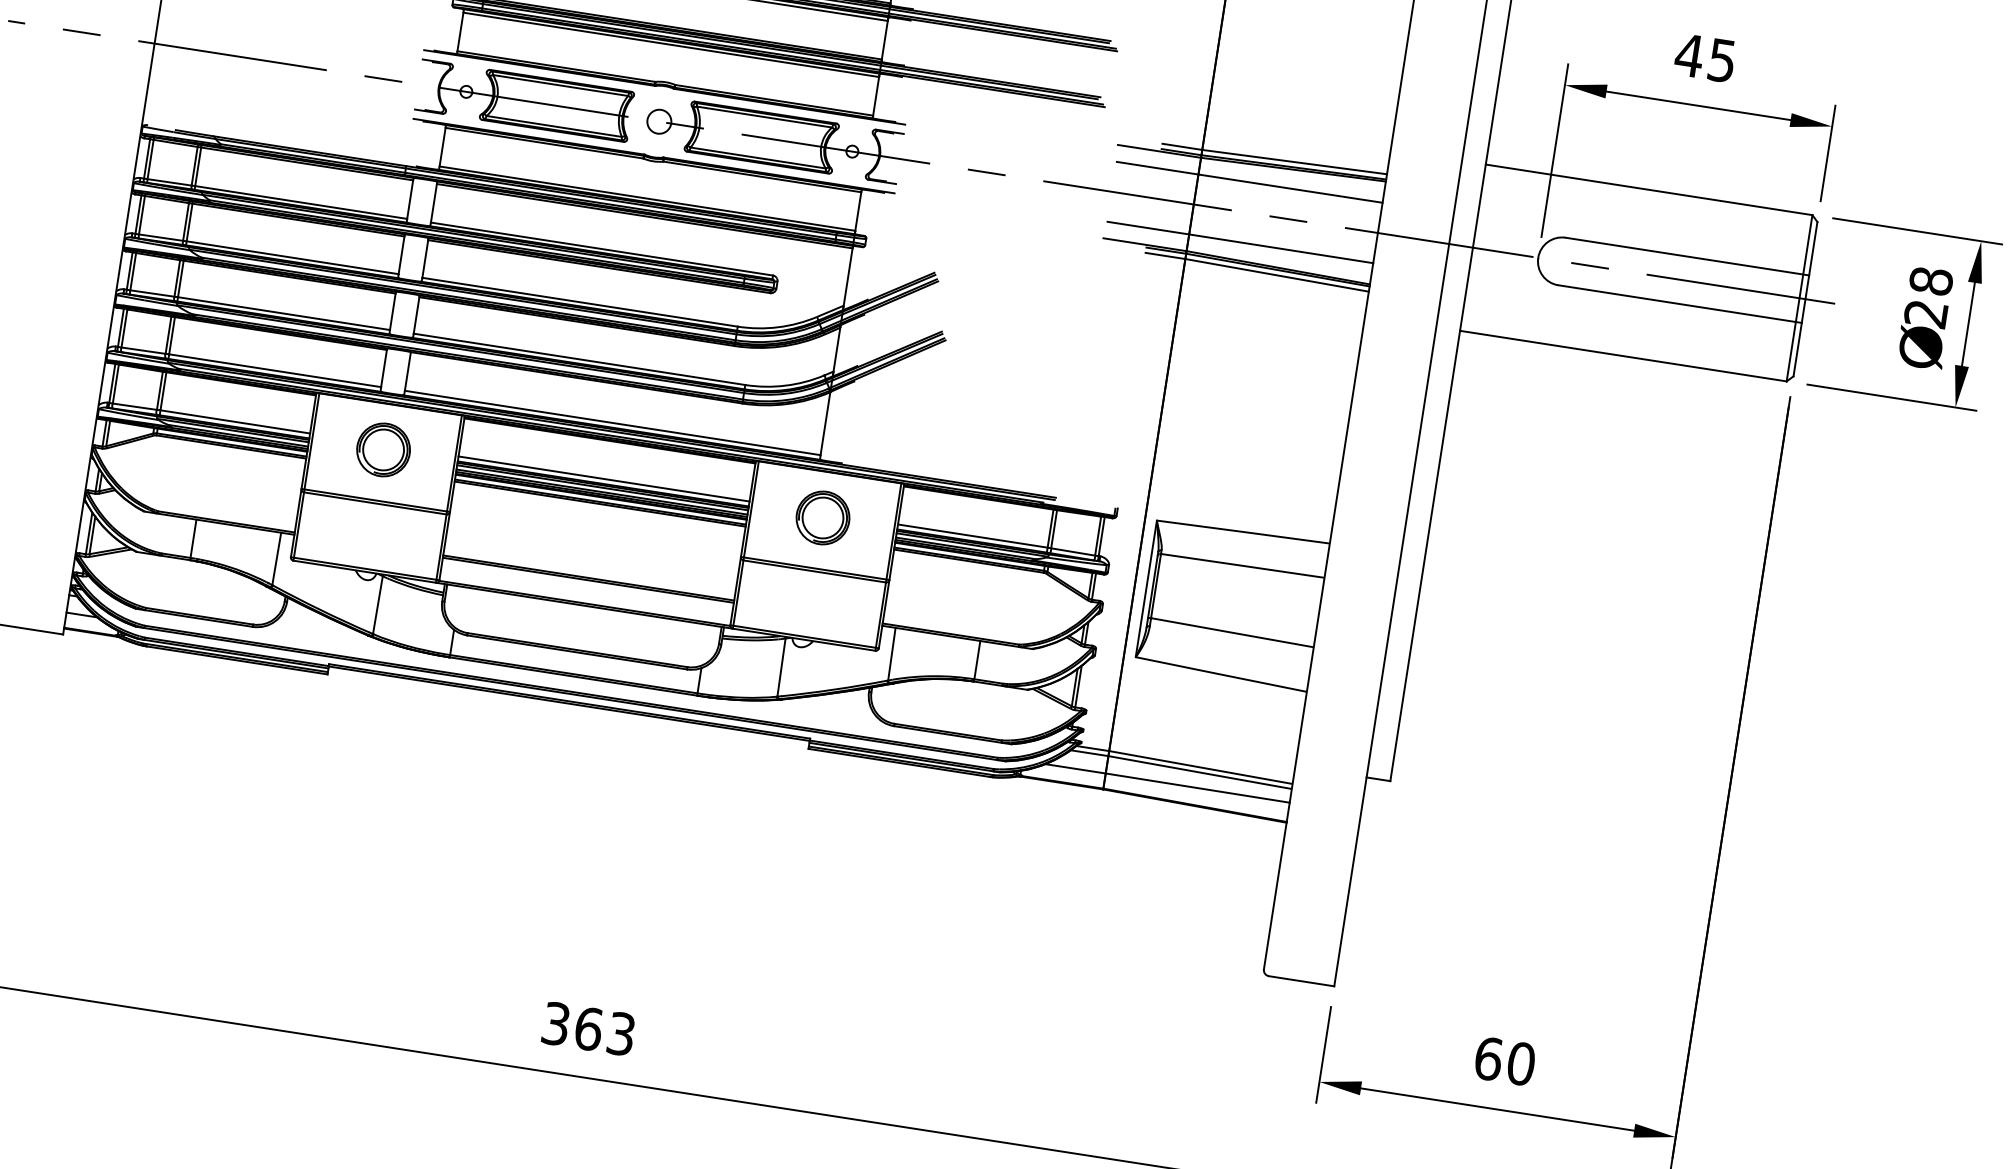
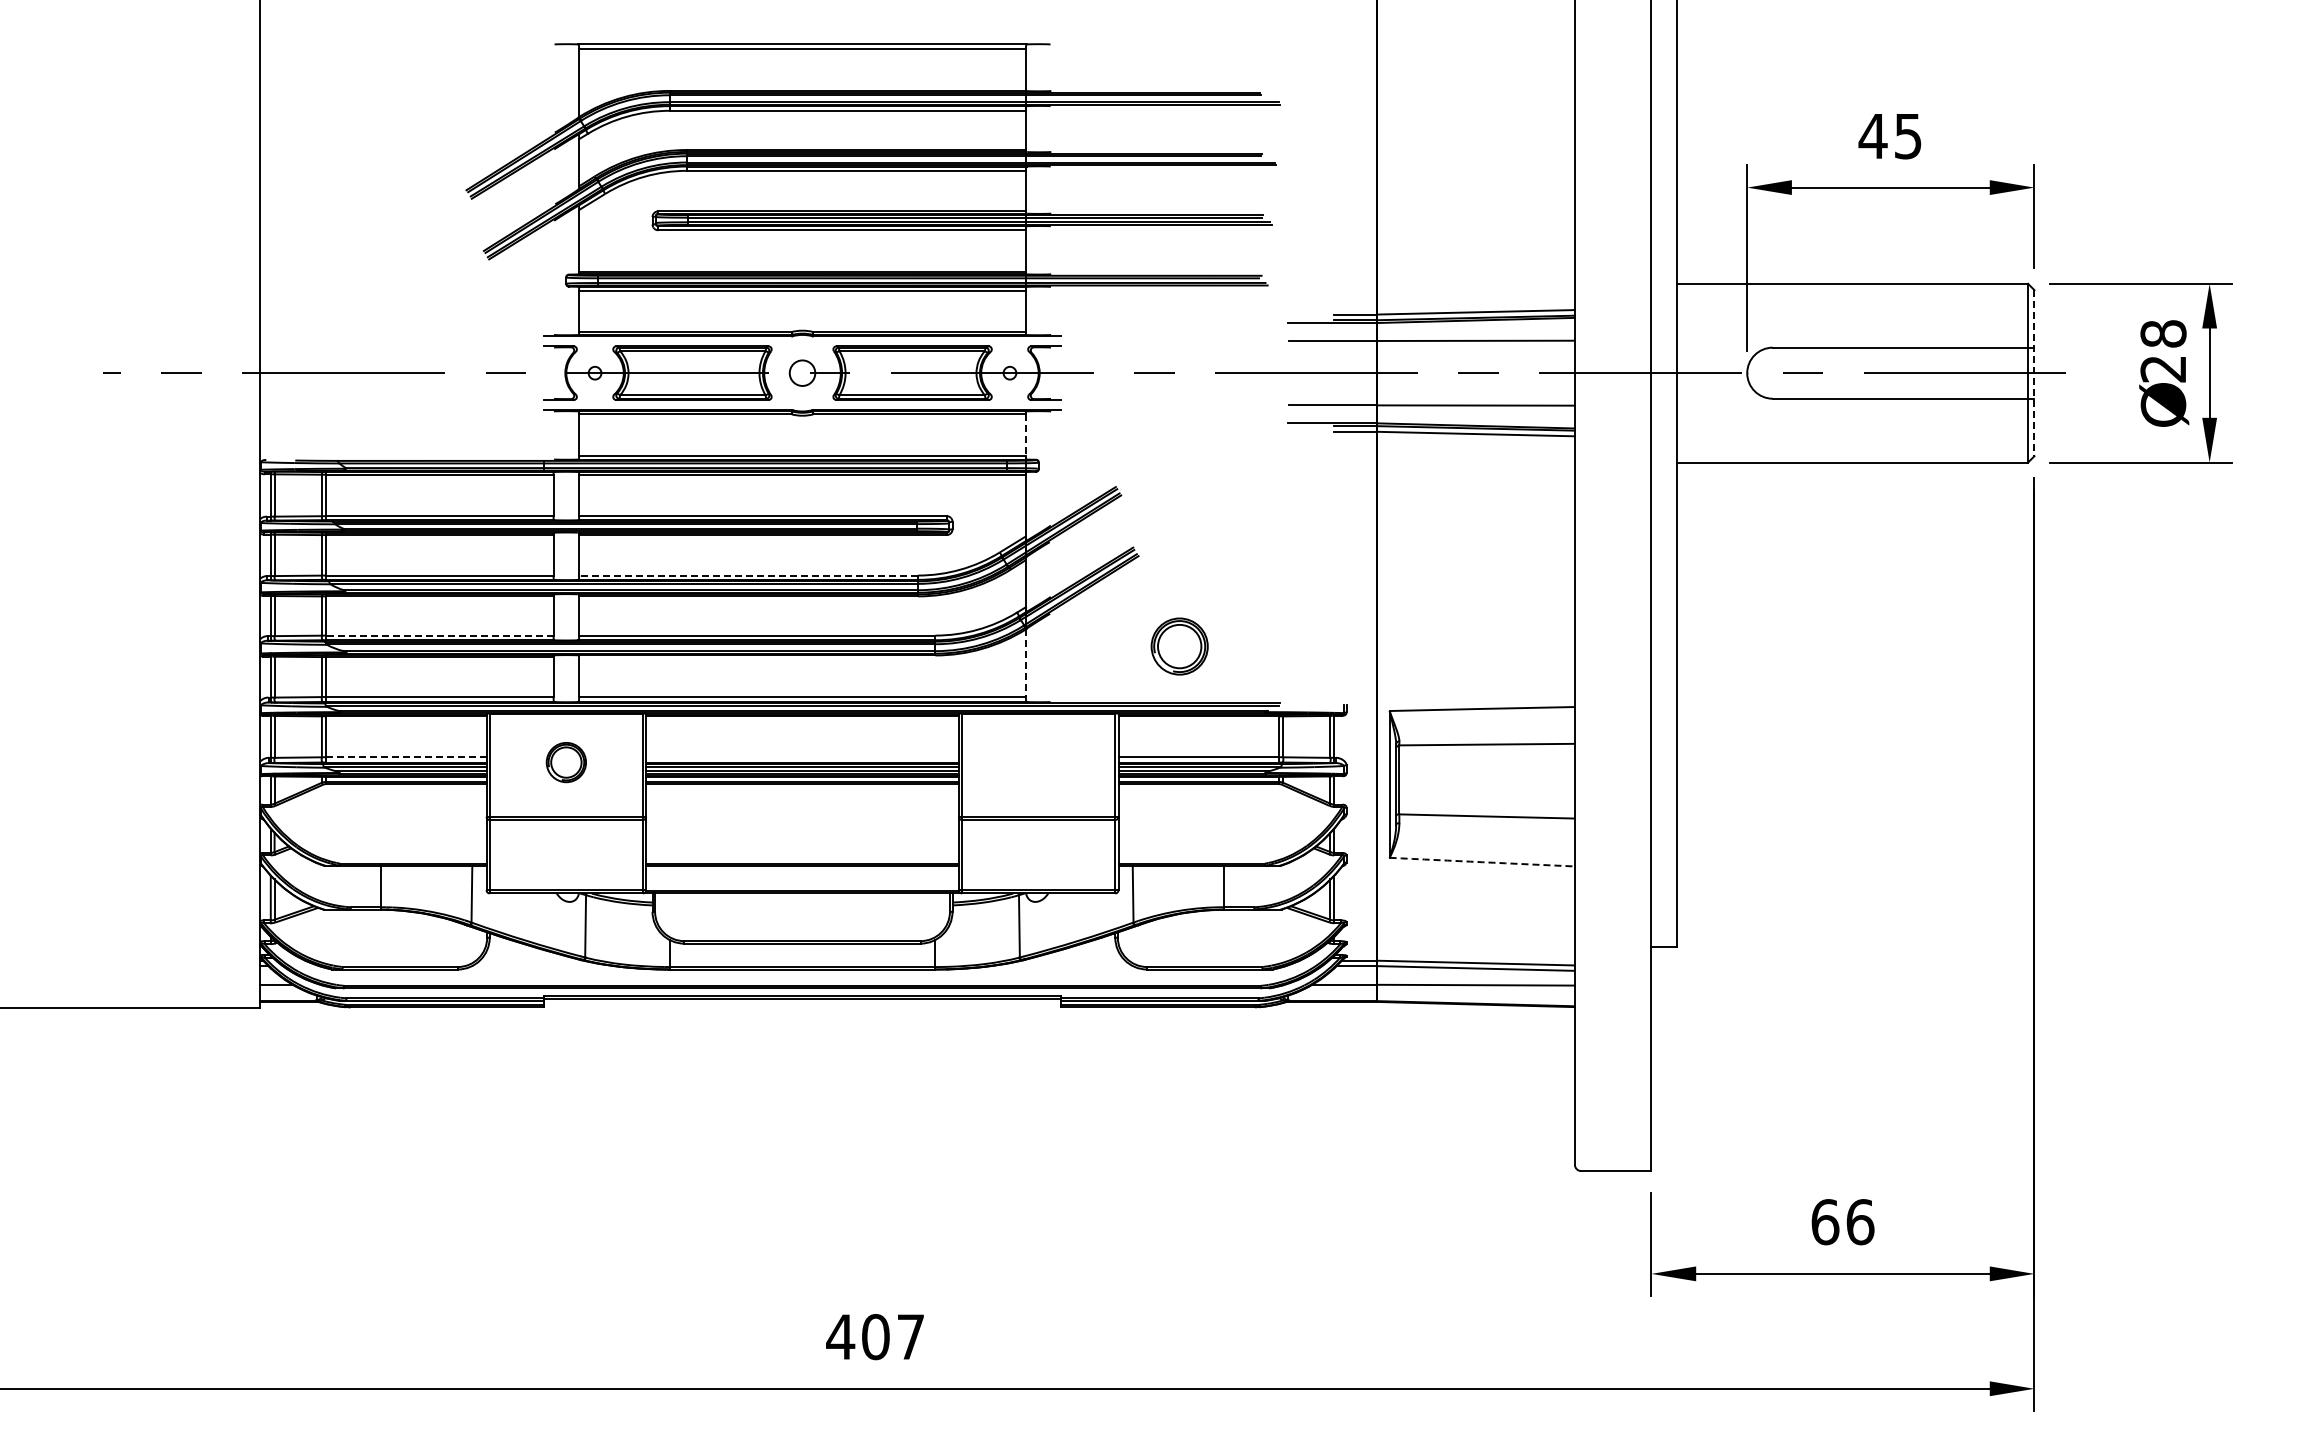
line: (857, 211) -> (1025, 435), solid -> dashed
line: (1805, 299) -> (2034, 373), solid -> dashed
line: (579, 302) -> (748, 575), solid -> dashed
line: (283, 313) -> (439, 635), solid -> dashed
line: (234, 422) -> (405, 757), solid -> dashed
line: (825, 423) -> (1025, 663), solid -> dashed
part: (383, 449) -> (566, 762), size x0.7
line: (604, 479) -> (802, 757), removed
part: (822, 517) -> (1179, 646), moved
arc: (1221, 674) -> (1482, 862), solid -> dashed
text: (588, 1029) -> (875, 1337), 363 -> 407
text: (1521, 1064) -> (1860, 1222), 60 -> 66

